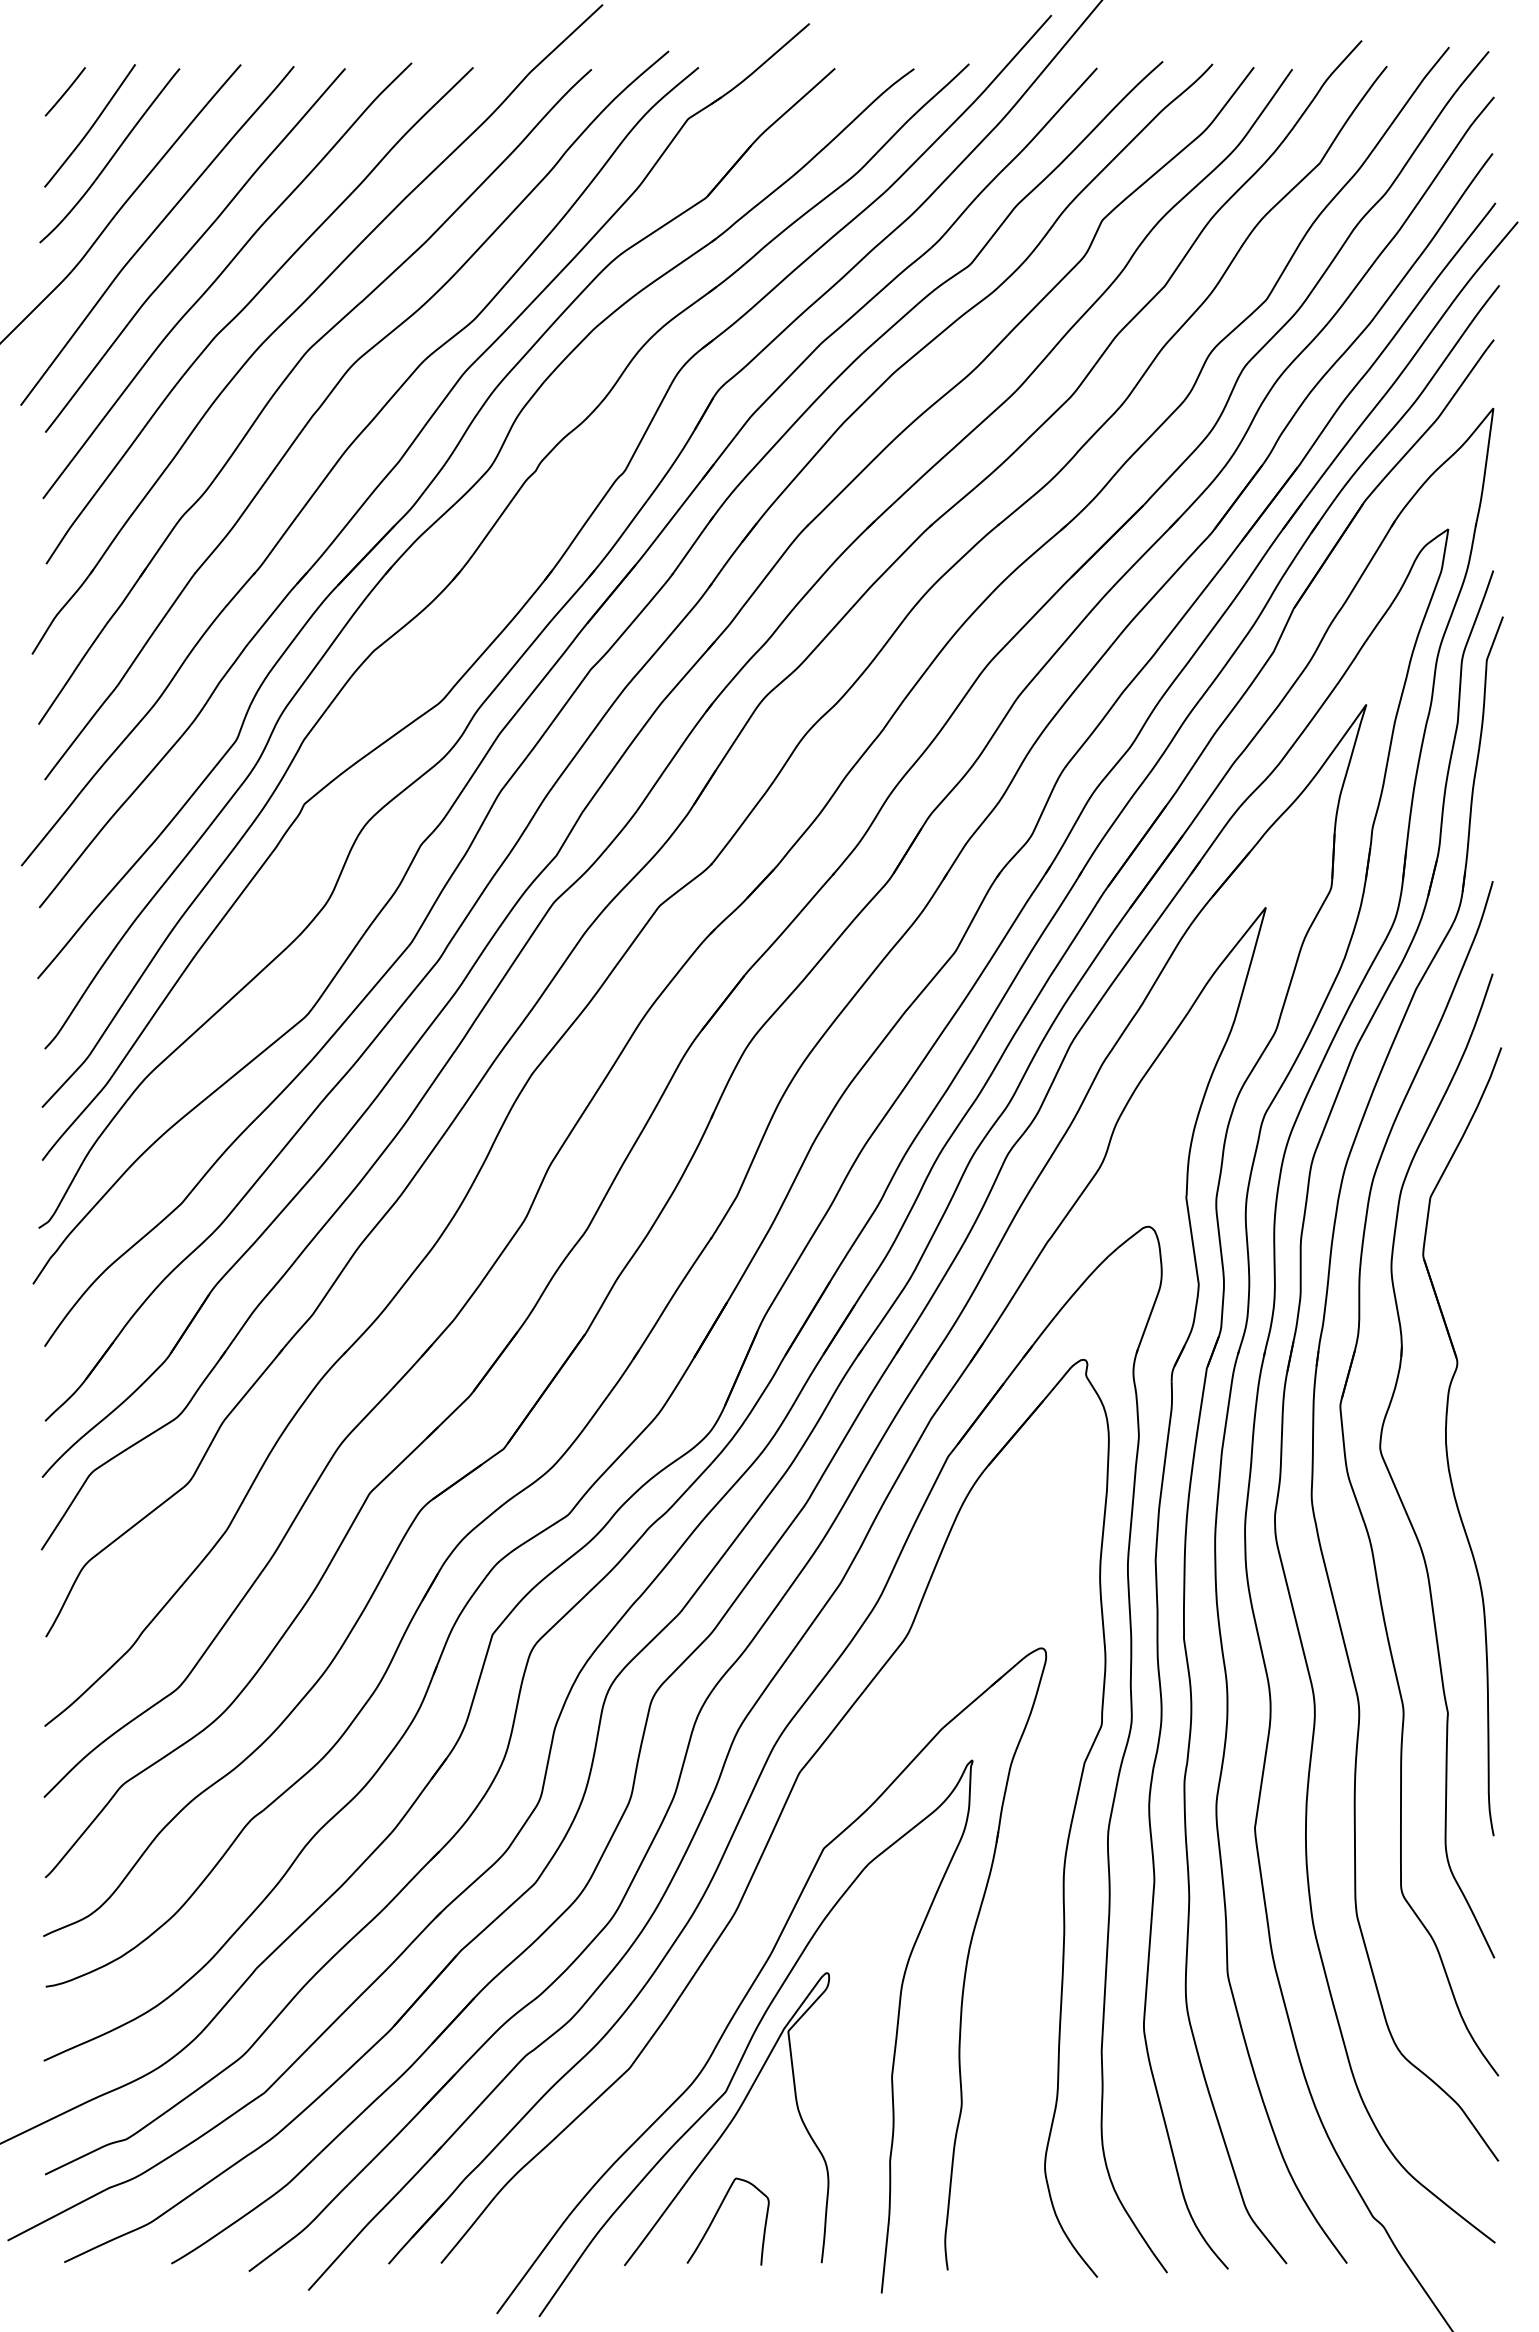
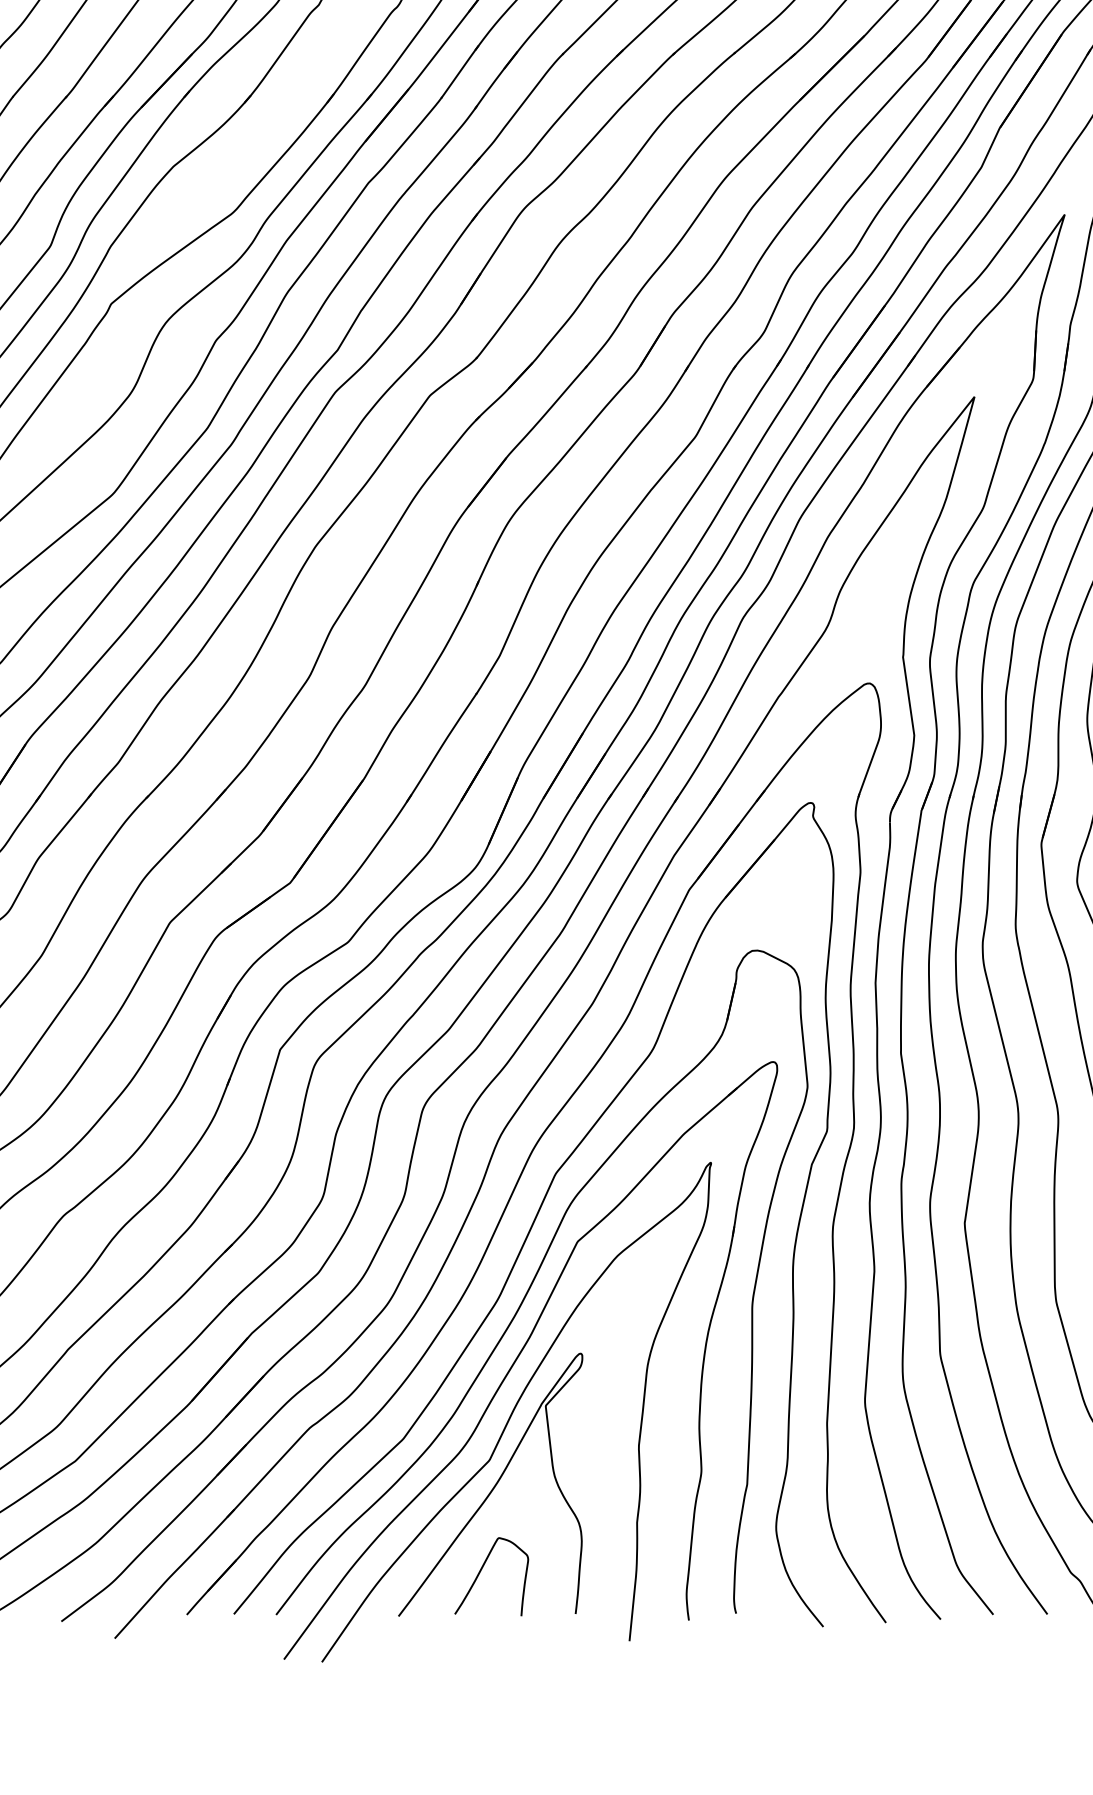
part: (776, 1890) -> (535, 1279), added

